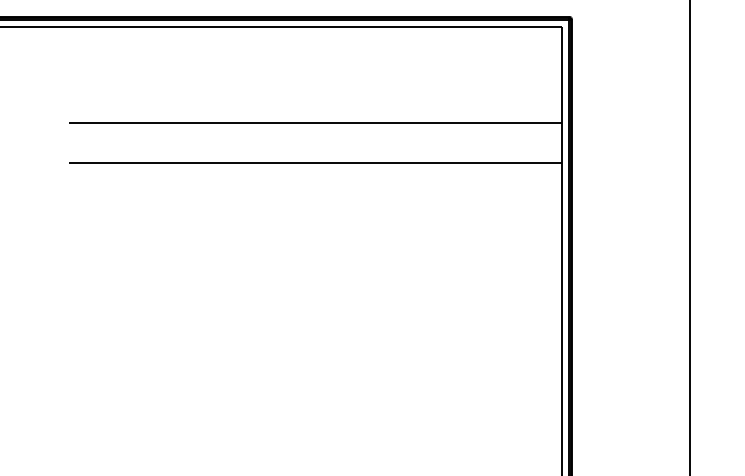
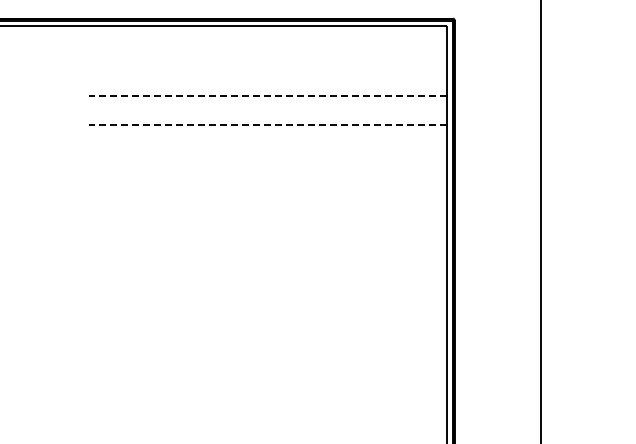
line: (314, 122) -> (267, 95), solid -> dashed
line: (314, 162) -> (267, 124), solid -> dashed

